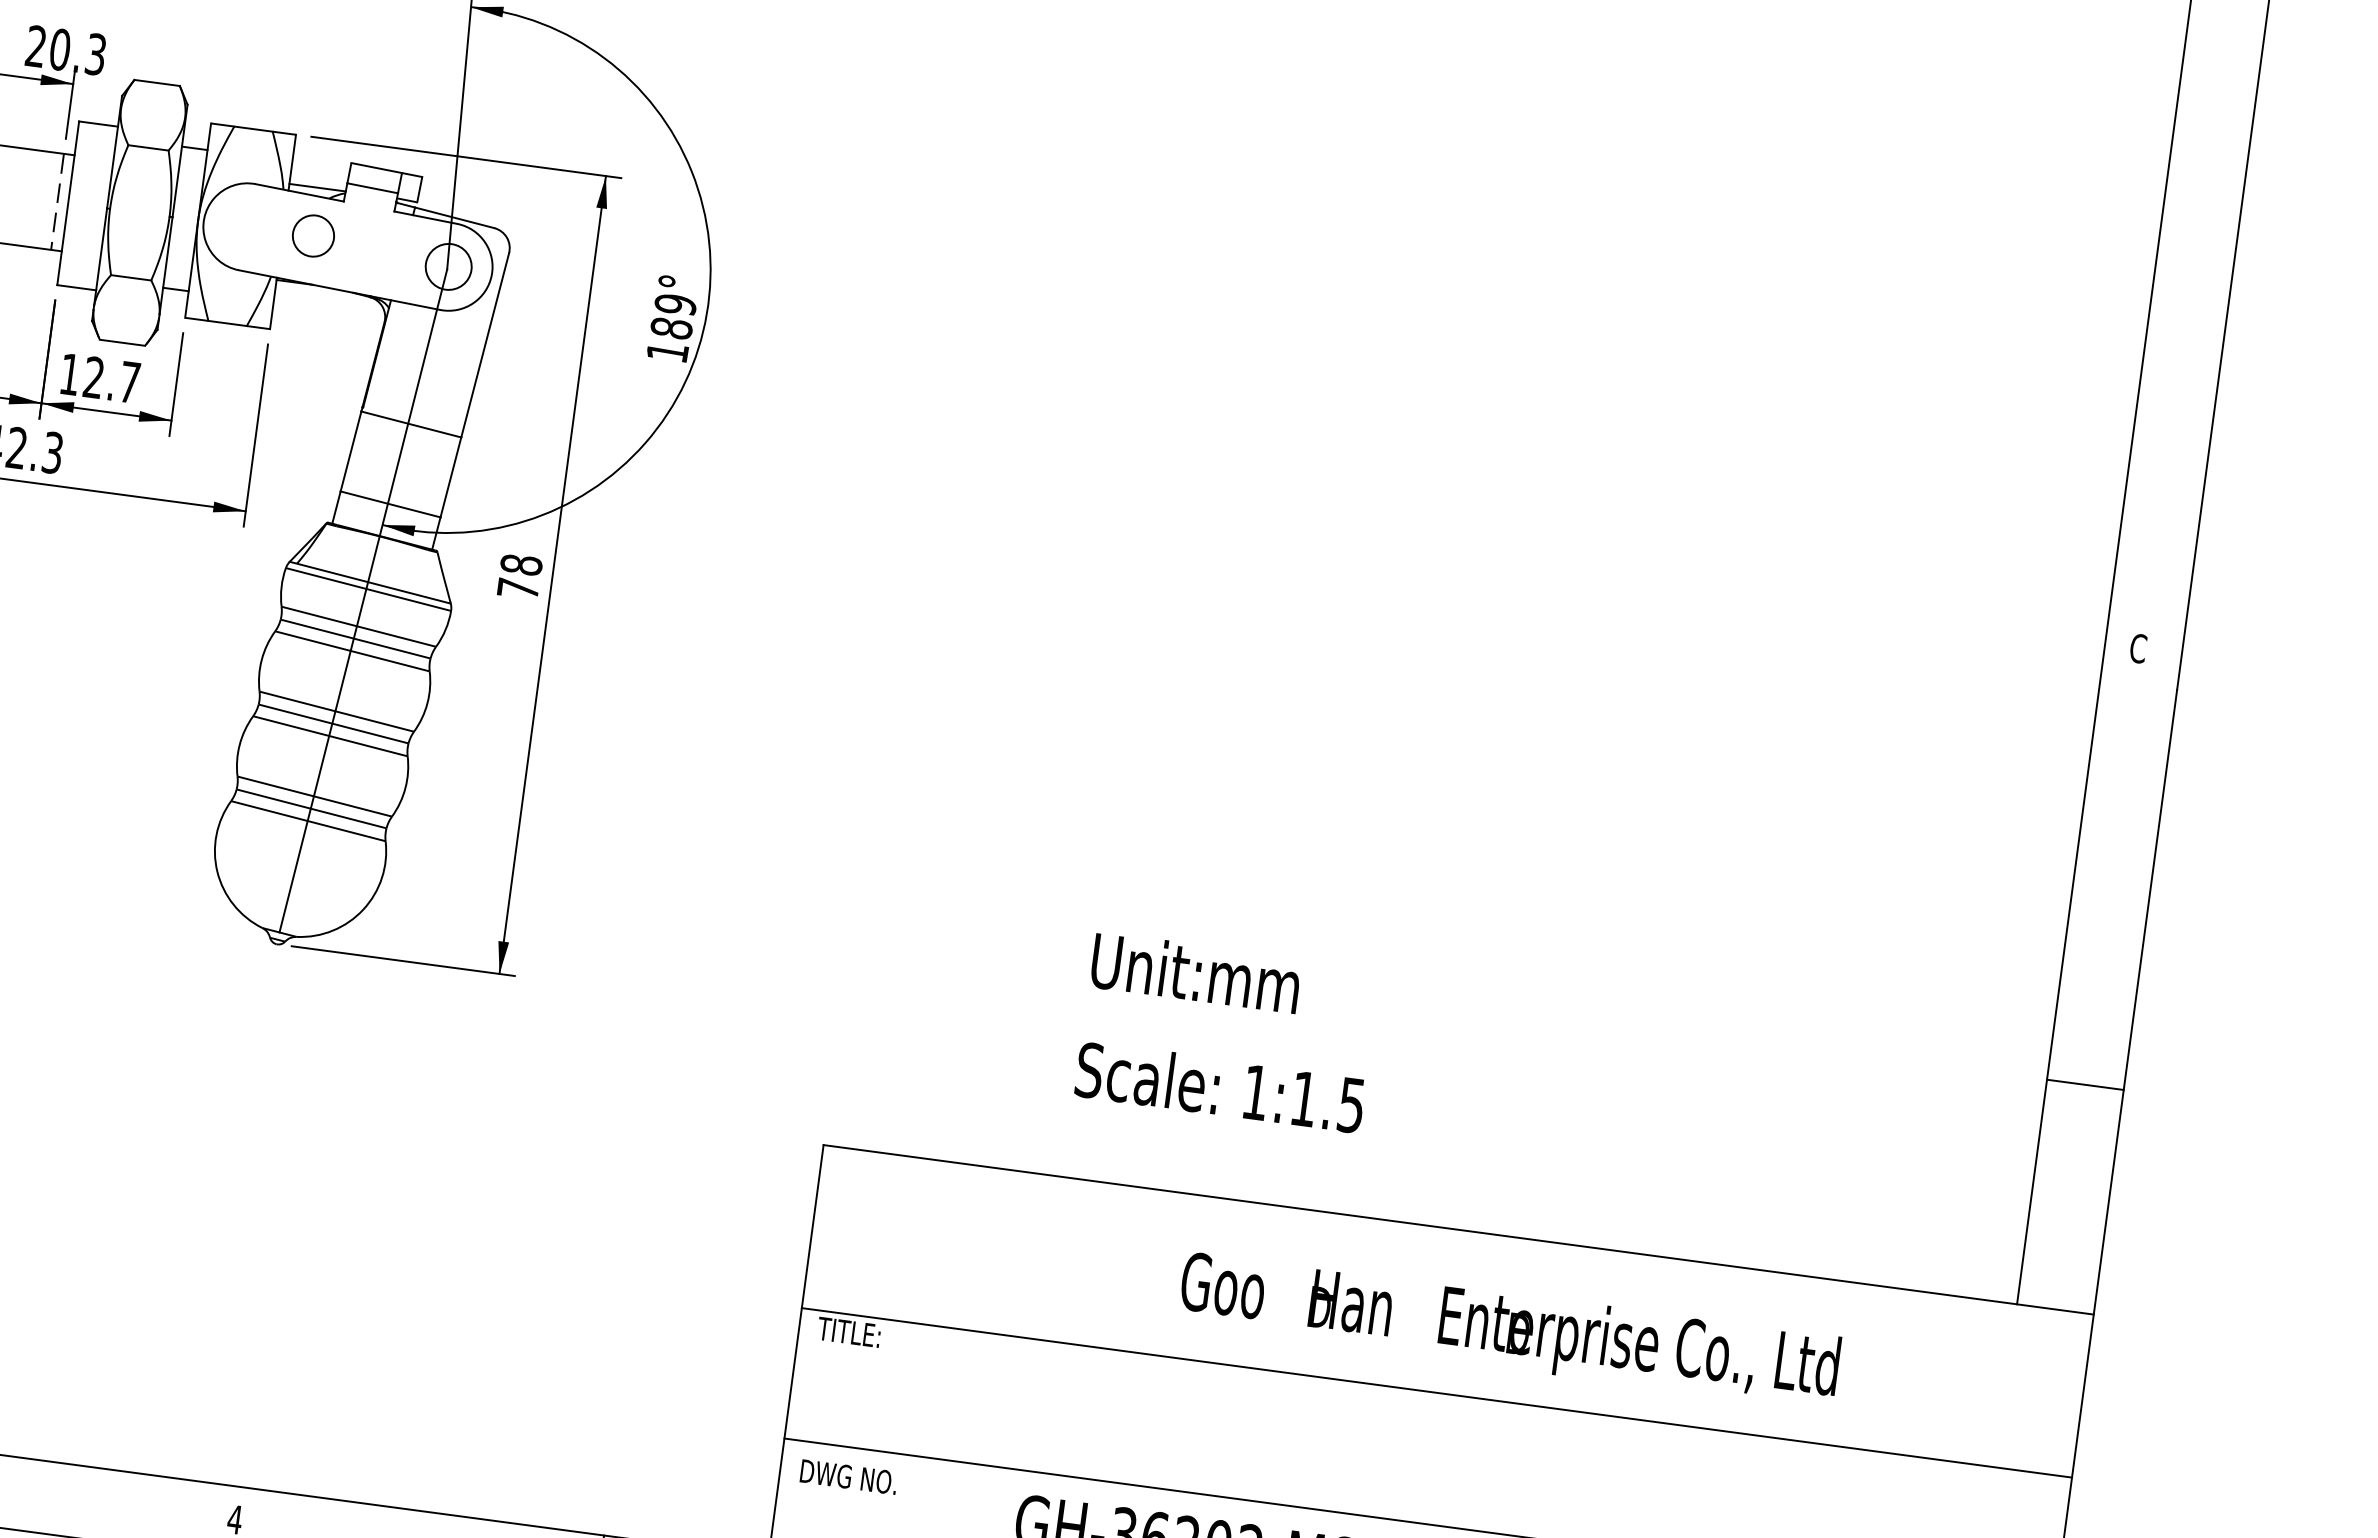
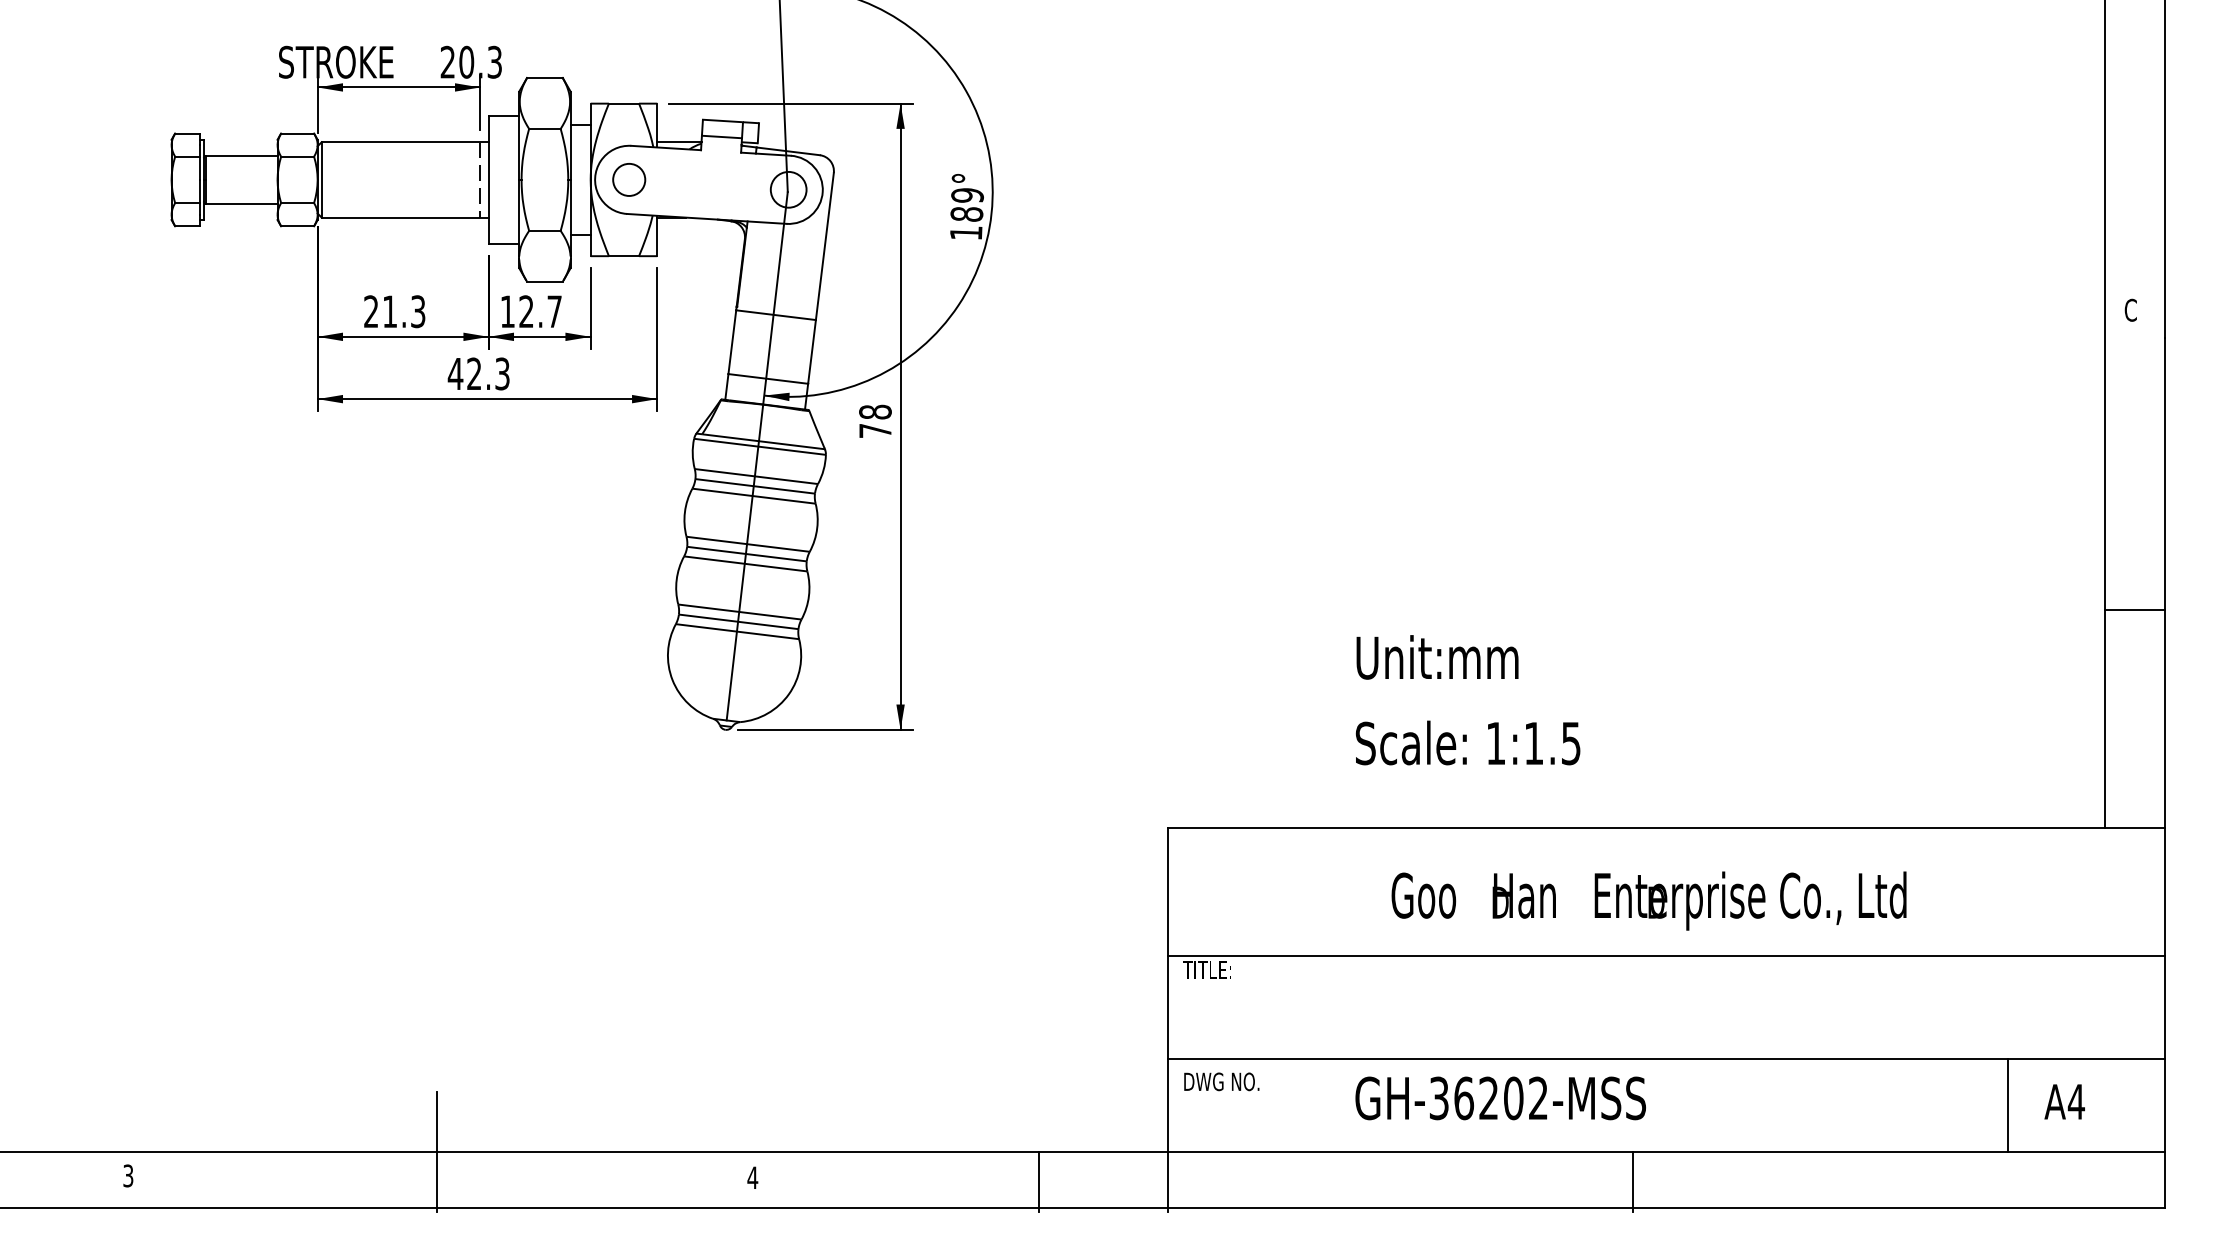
circle: (313, 235) -> (629, 179), moved
line: (2084, 1085) -> (2134, 610), moved
text: (1508, 1329) -> (1648, 900), moved

